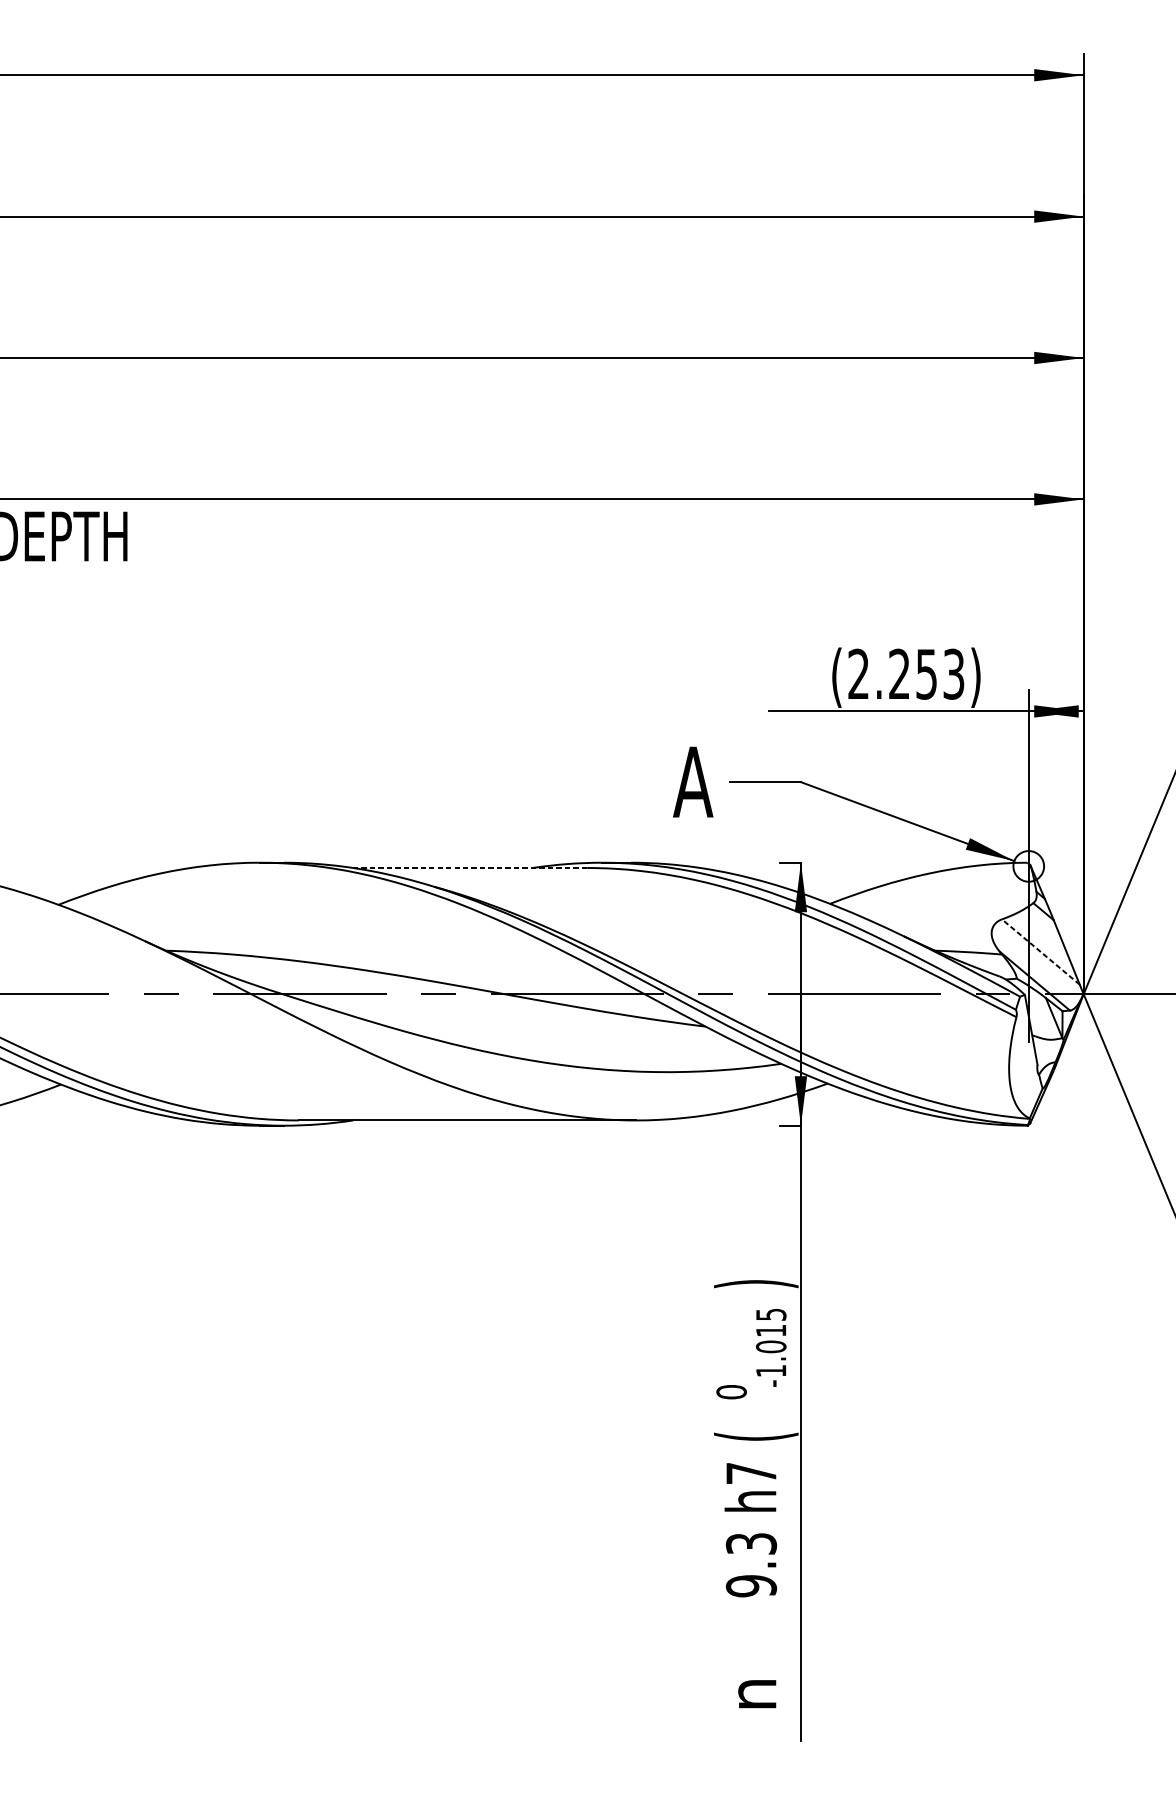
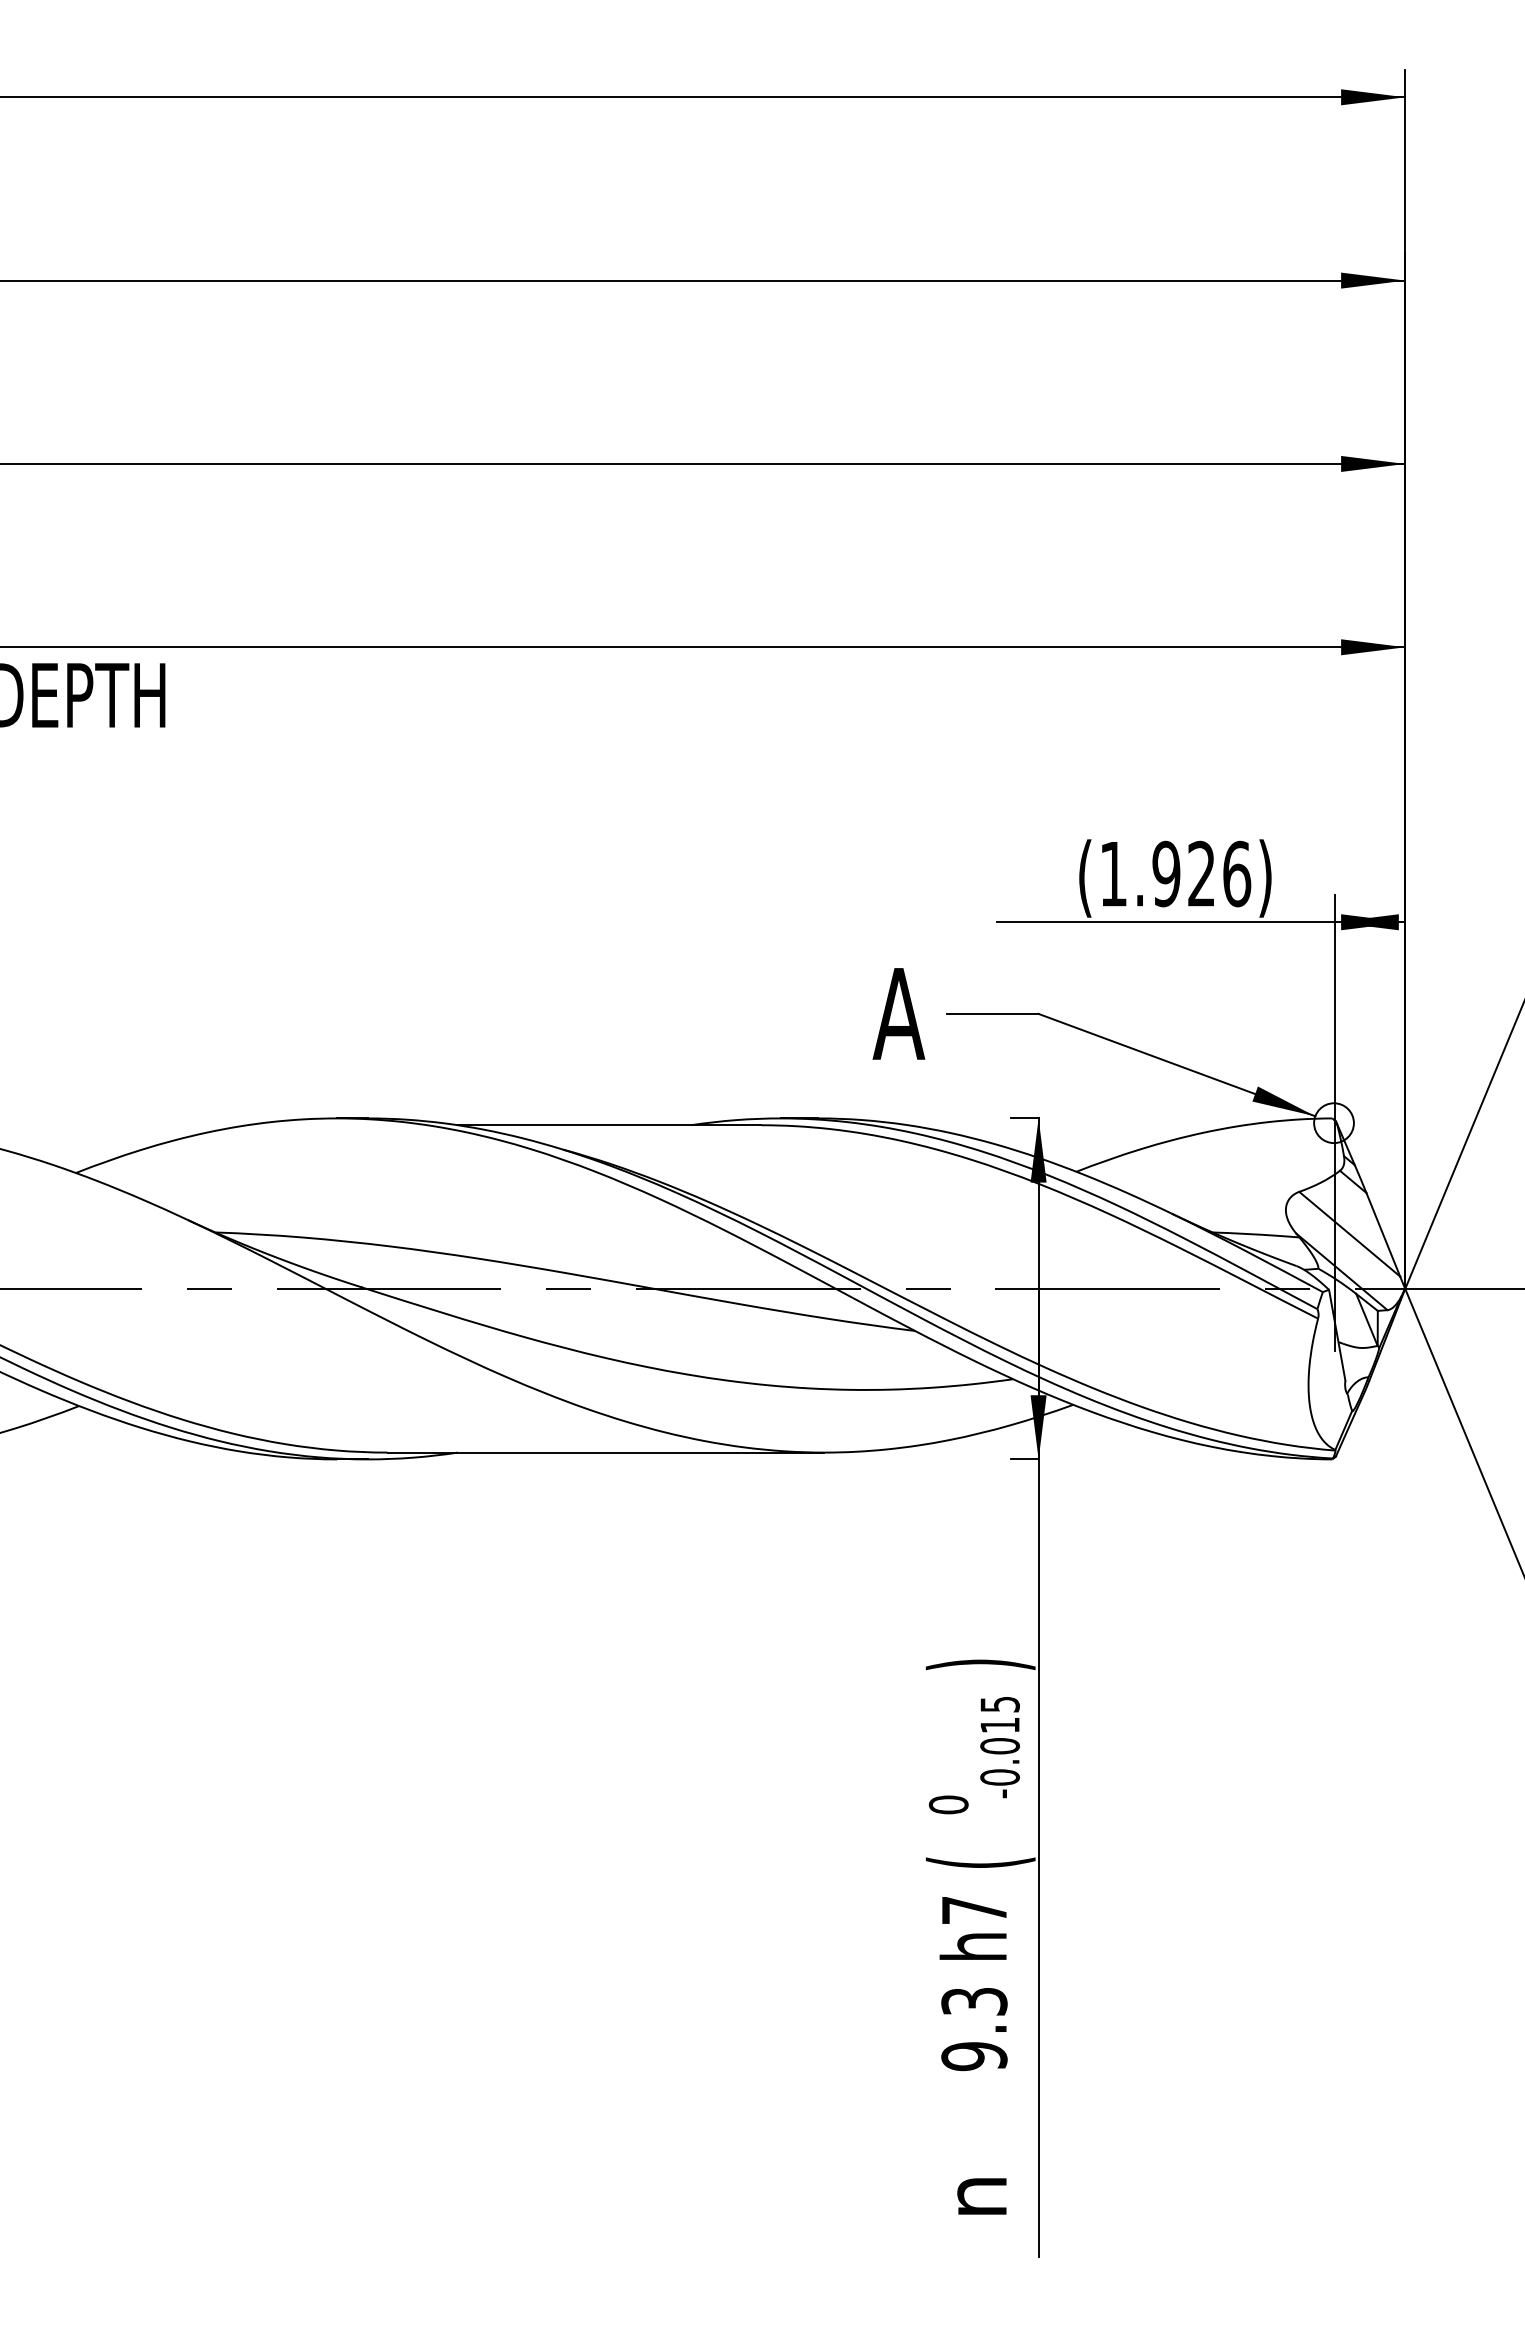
text: (906, 673) -> (1175, 873), (2.253) -> (1.926)
line: (470, 868) -> (609, 1125), dashed -> solid
line: (1040, 952) -> (1349, 1234), dashed -> solid
text: (770, 1371) -> (999, 1777), -1.015 -> -0.015

